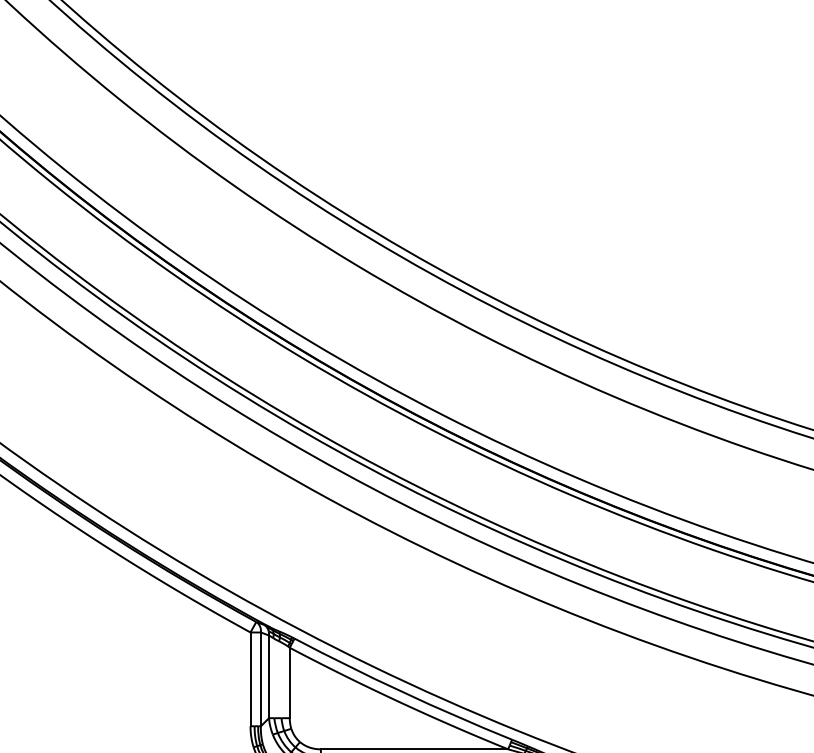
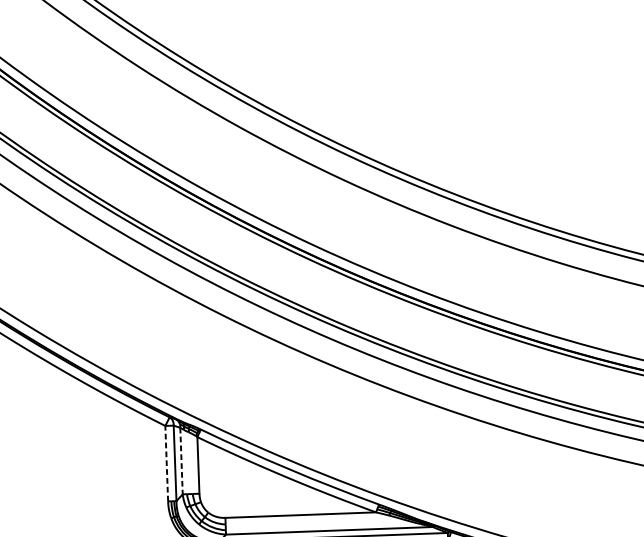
line: (269, 677) -> (181, 461), solid -> dashed
line: (250, 679) -> (166, 463), solid -> dashed

